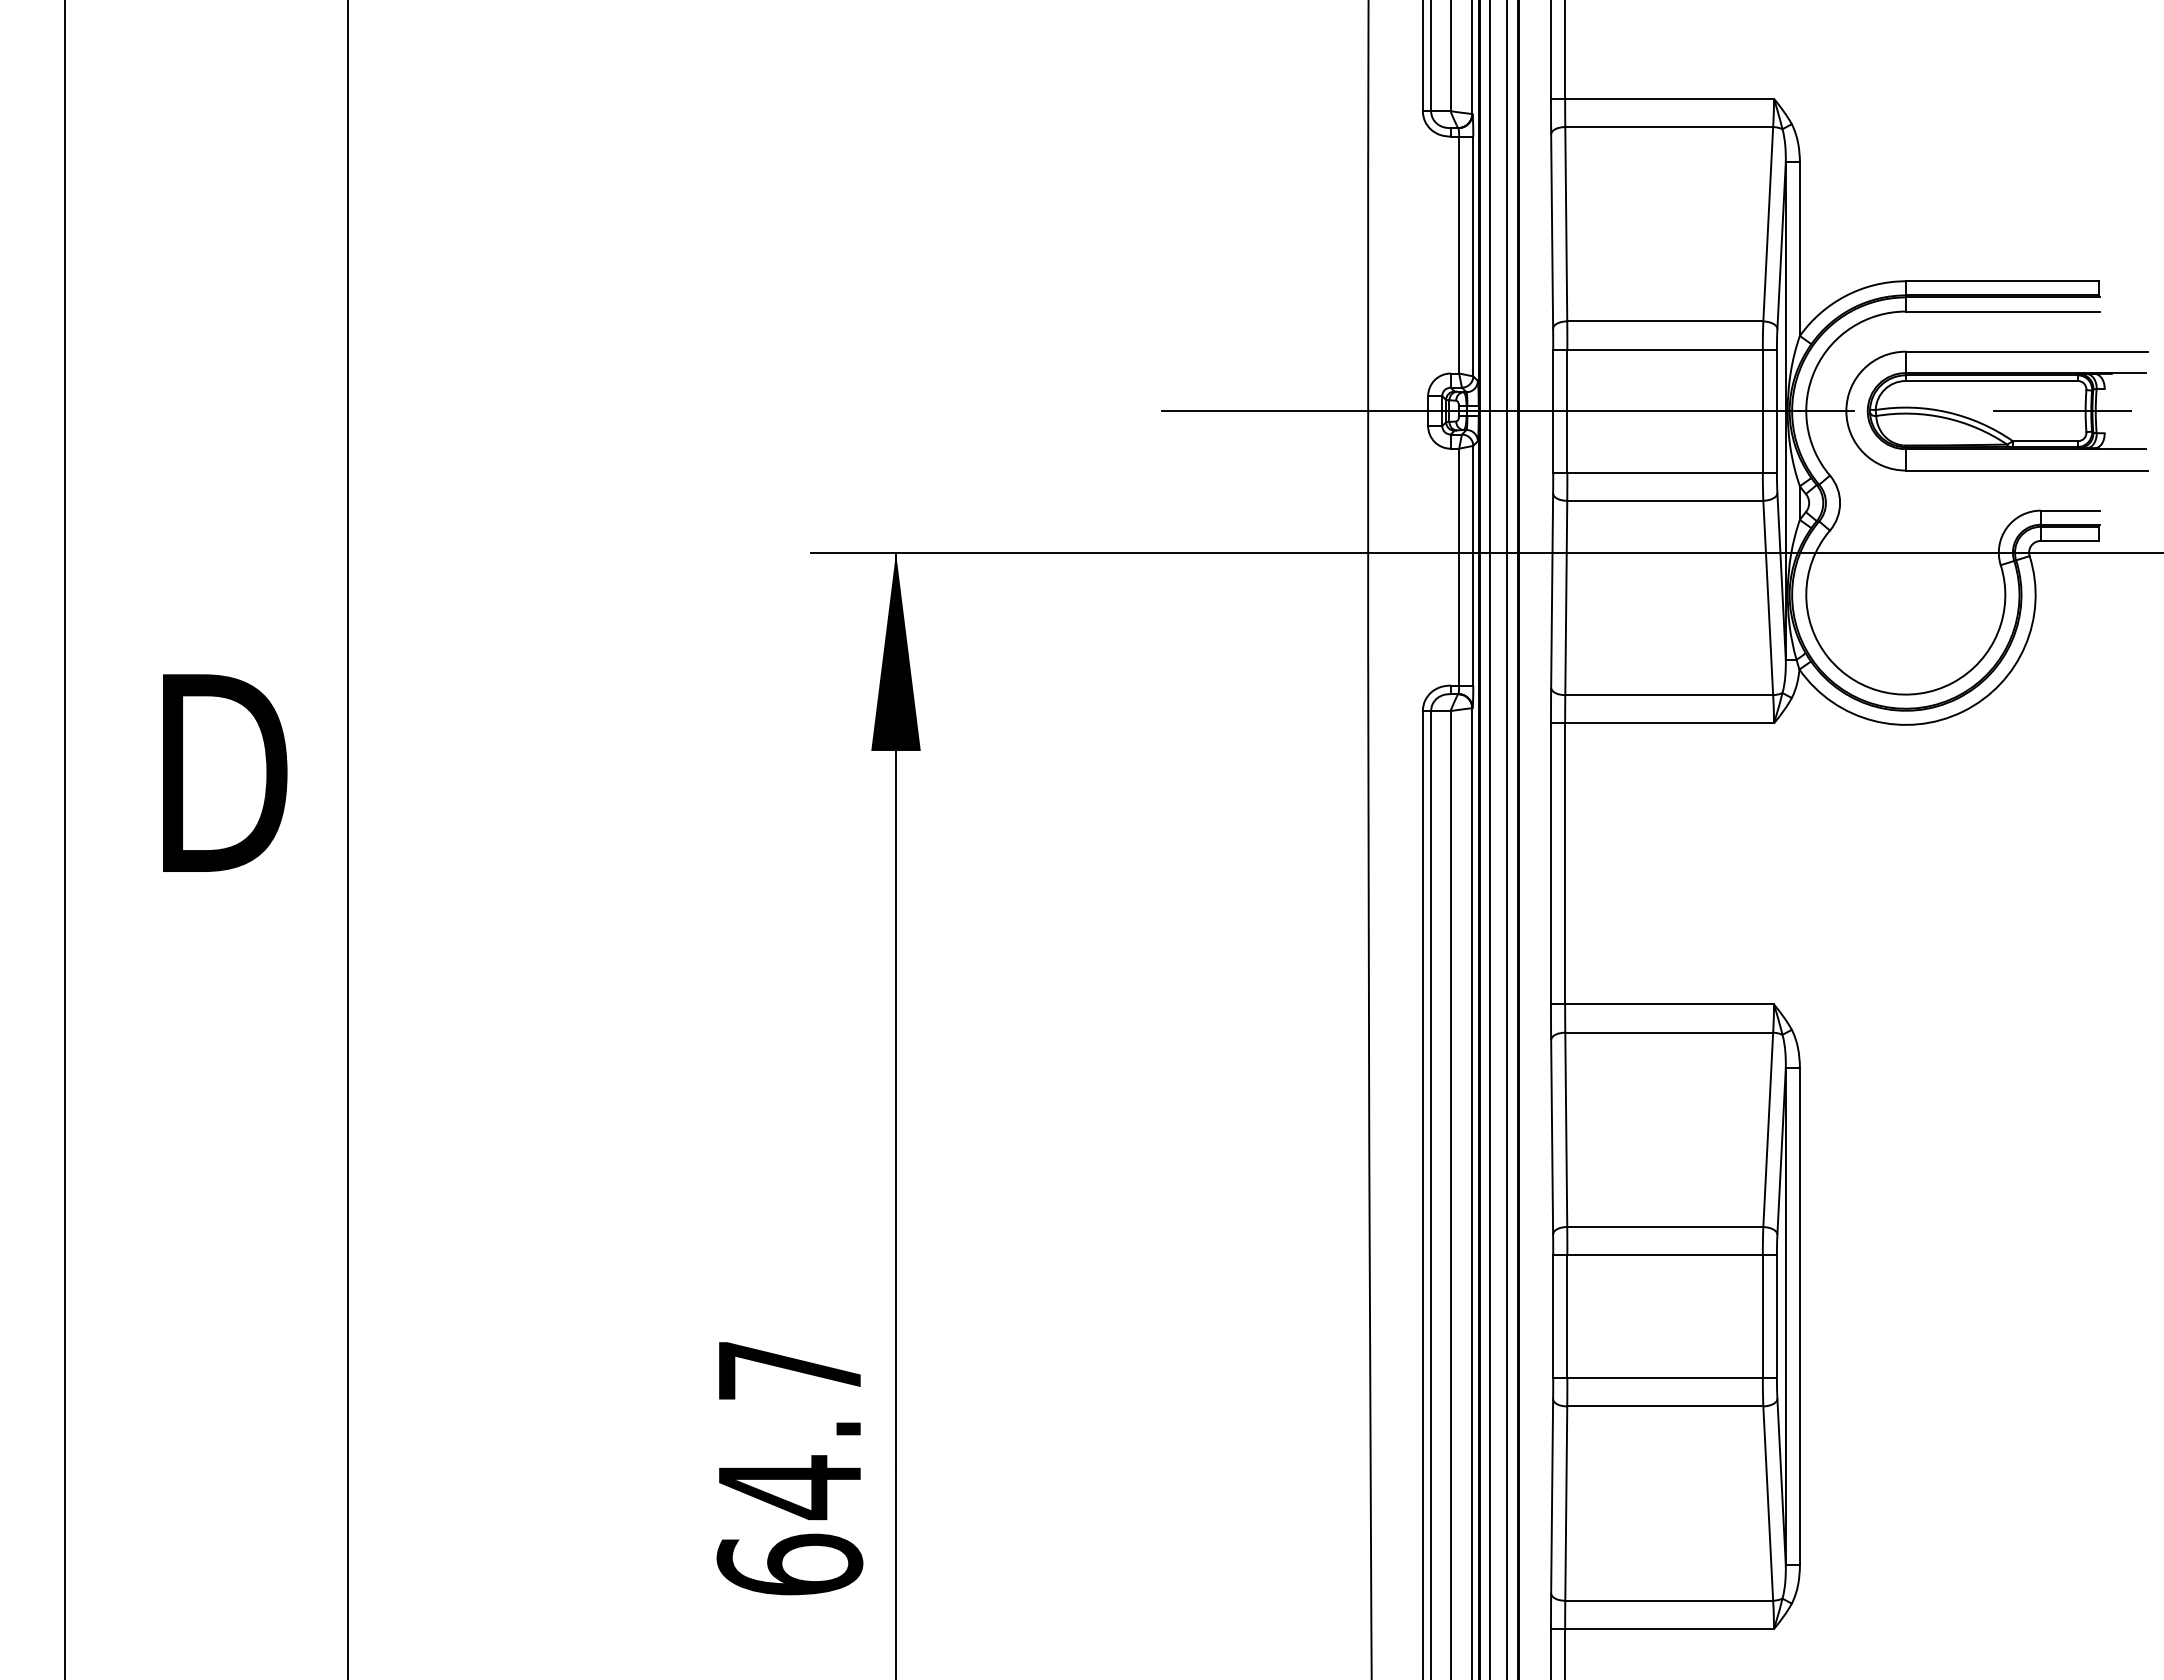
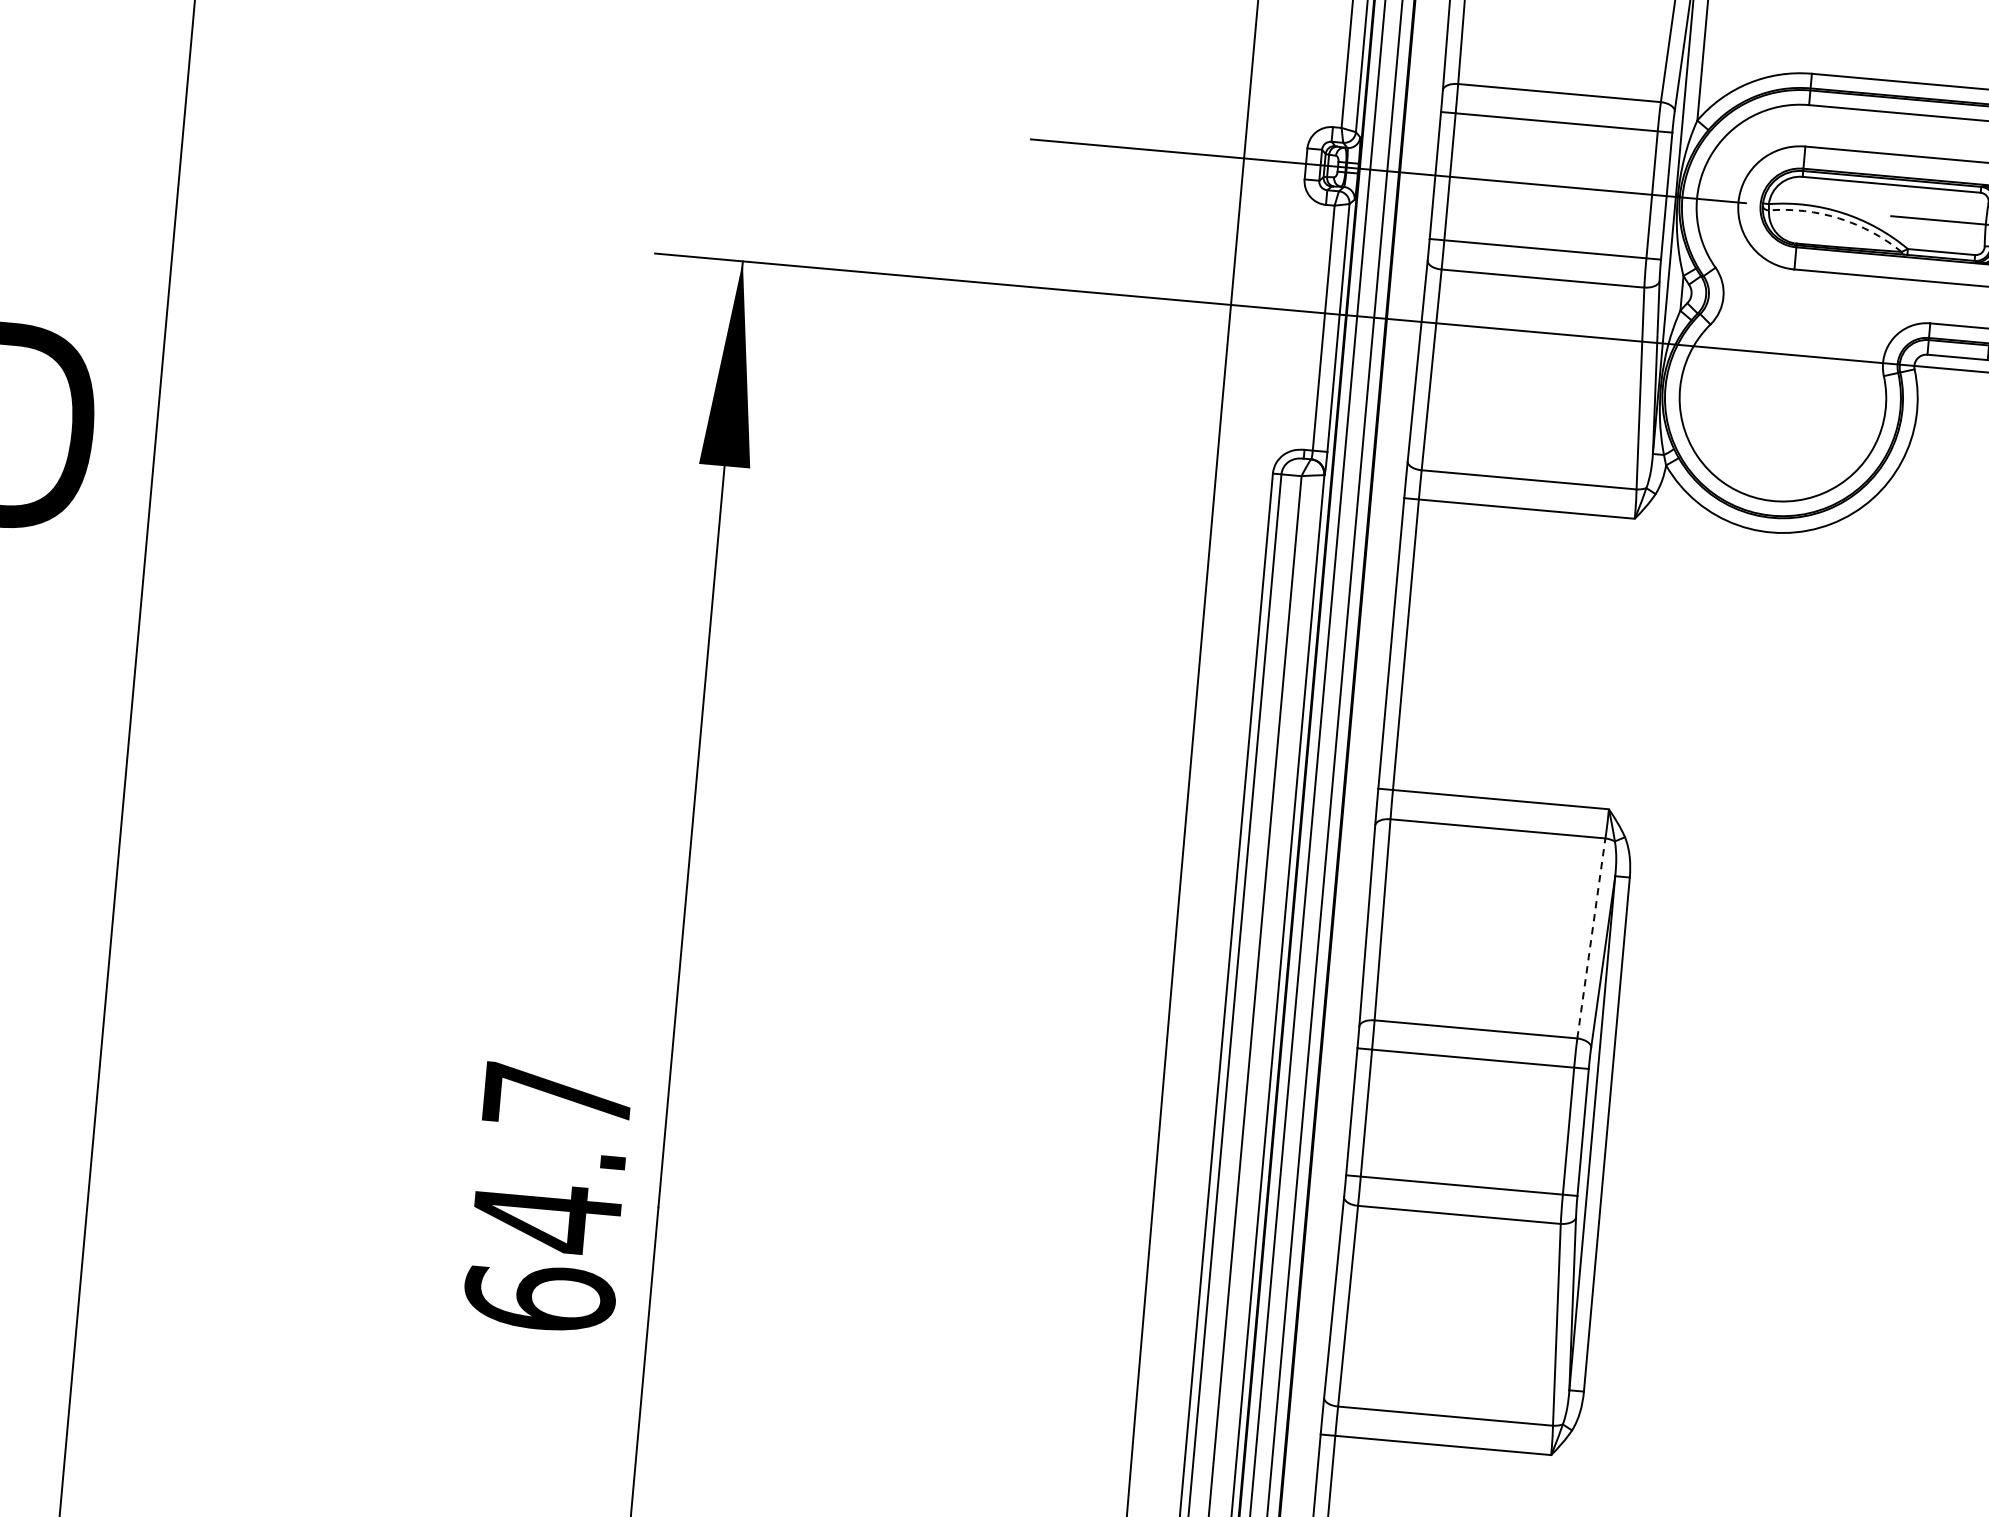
arc: (1944, 417) -> (1839, 218), solid -> dashed
line: (1768, 1129) -> (1591, 938), solid -> dashed

